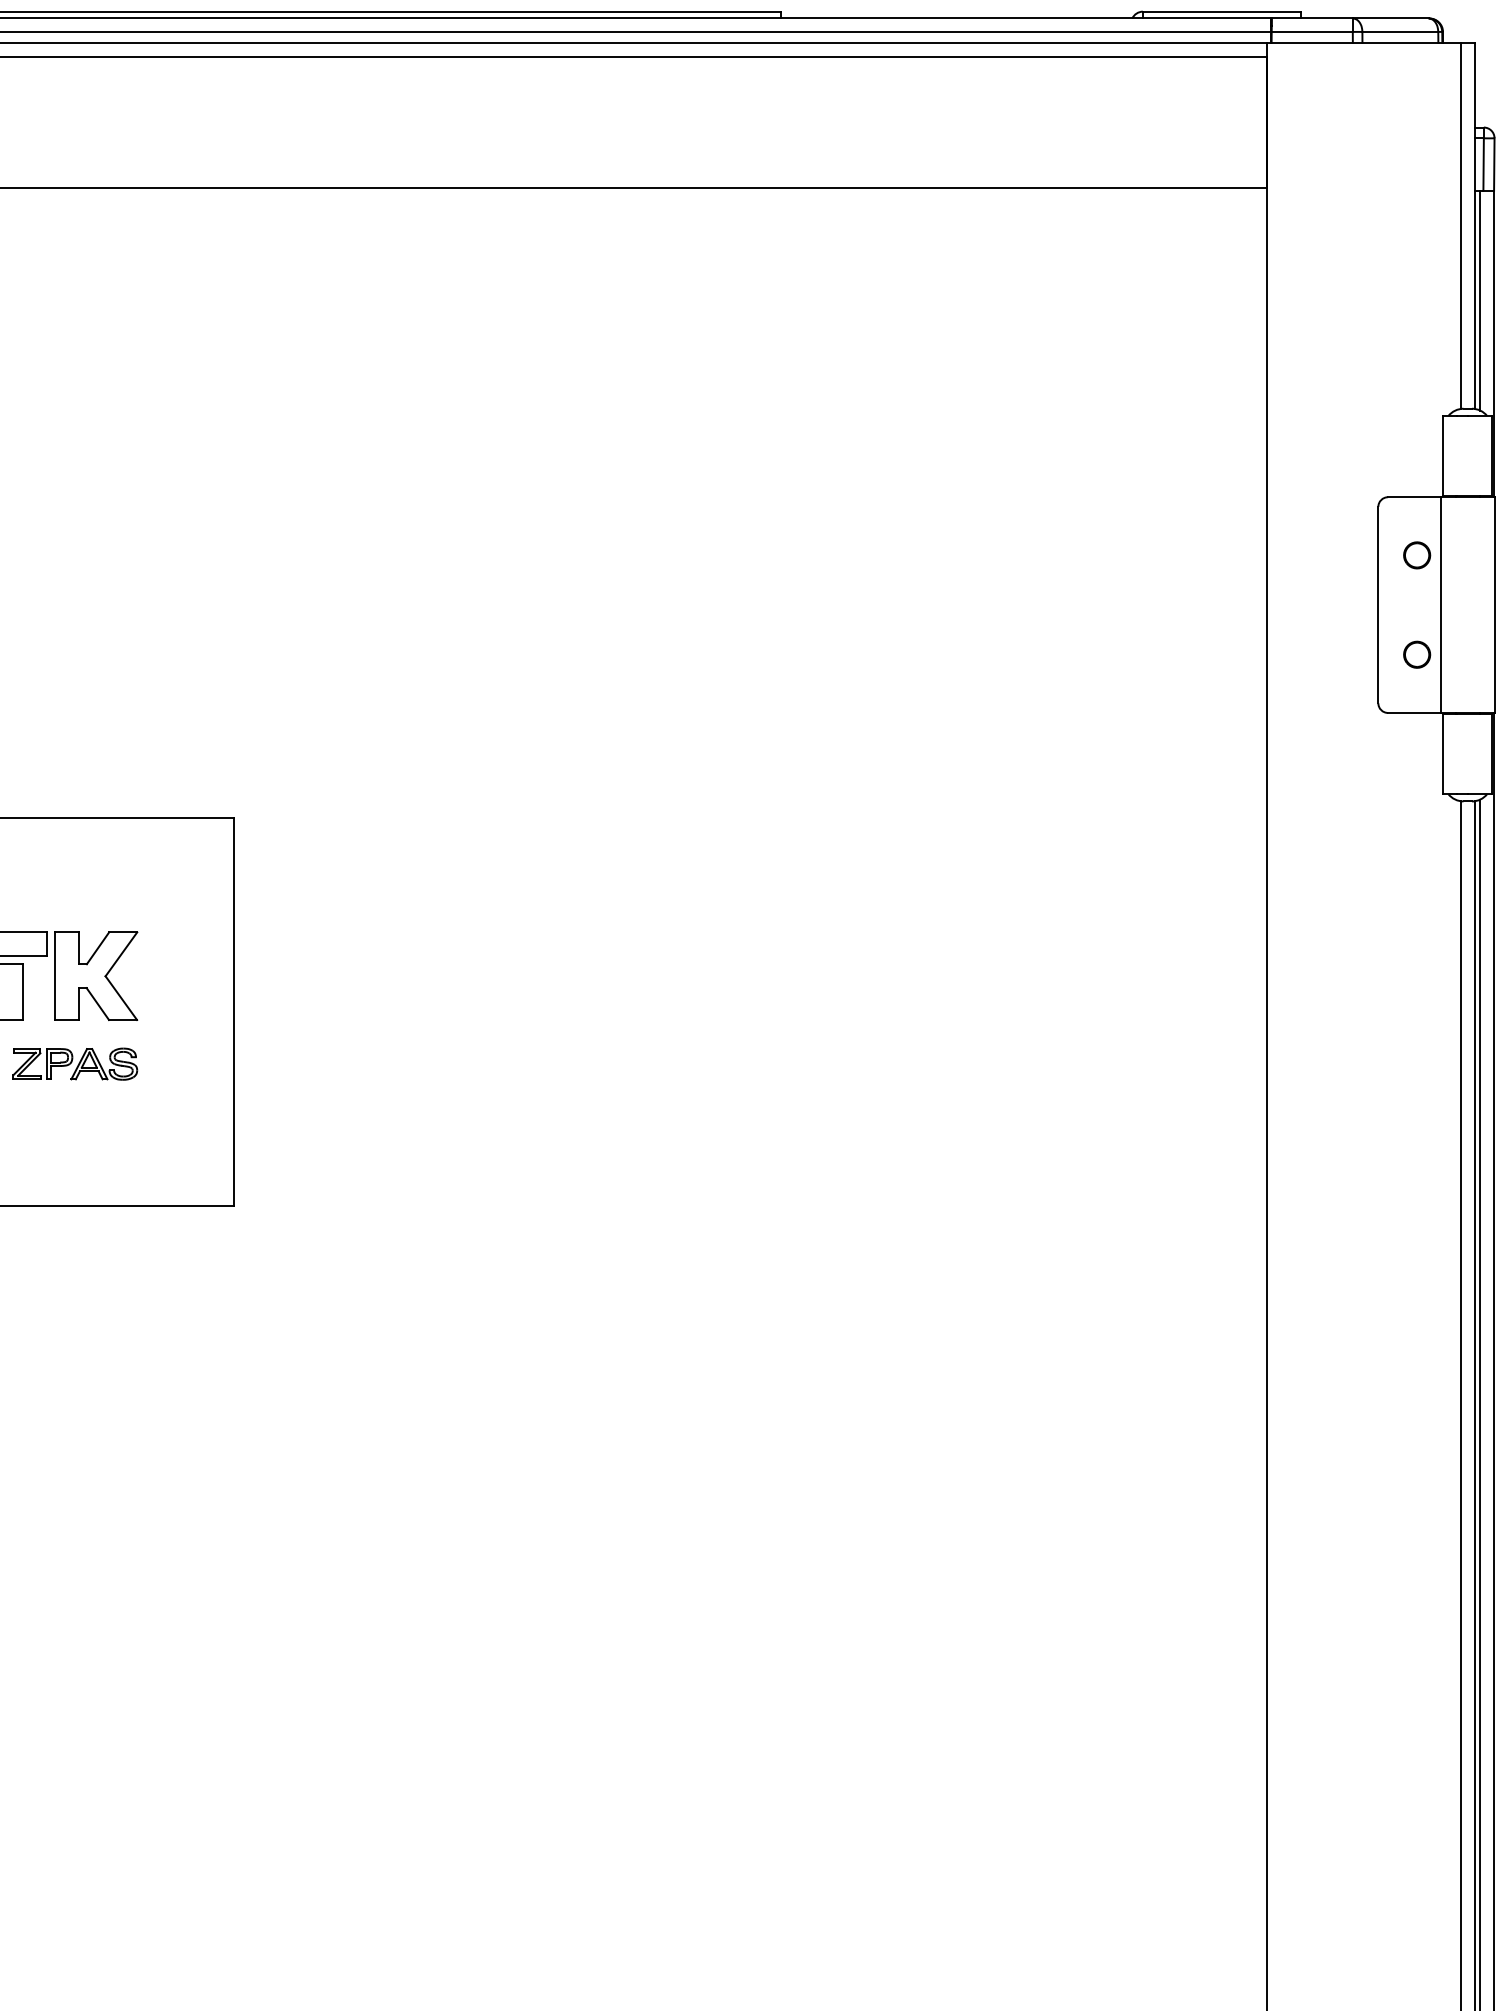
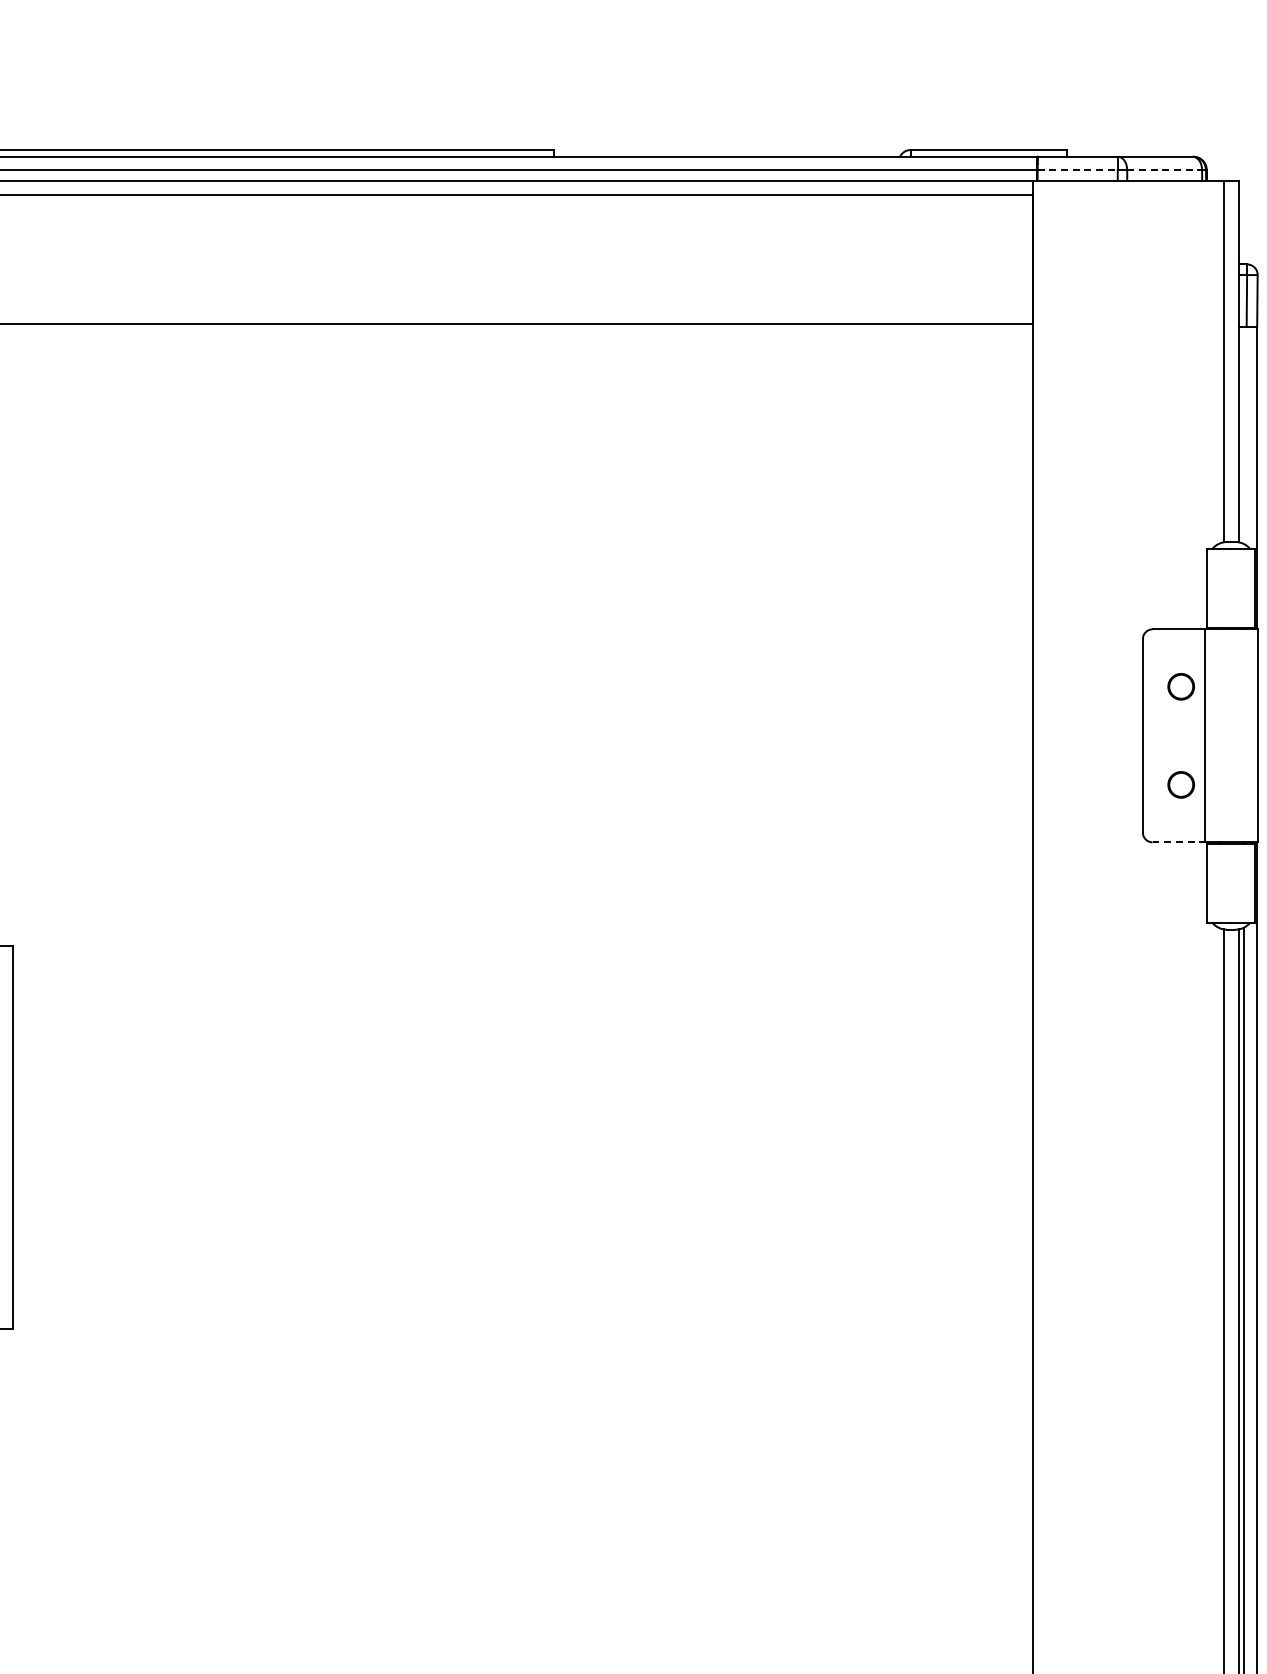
line: (1312, 31) -> (1077, 169), solid -> dashed
line: (1400, 31) -> (1164, 169), solid -> dashed
line: (1480, 300) -> (1243, 435), removed
line: (1414, 712) -> (1178, 841), solid -> dashed

